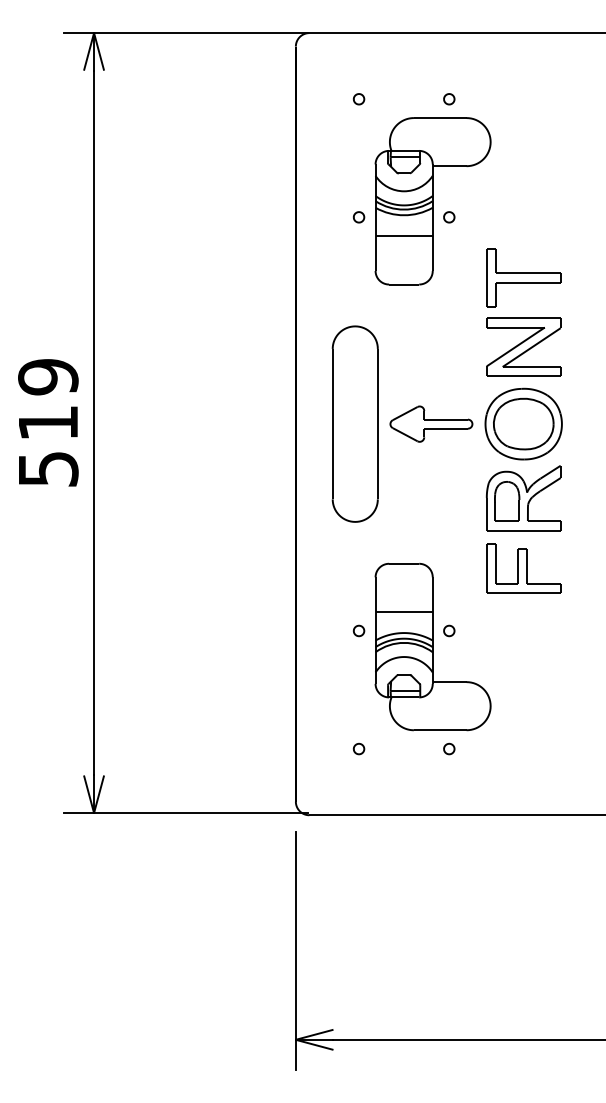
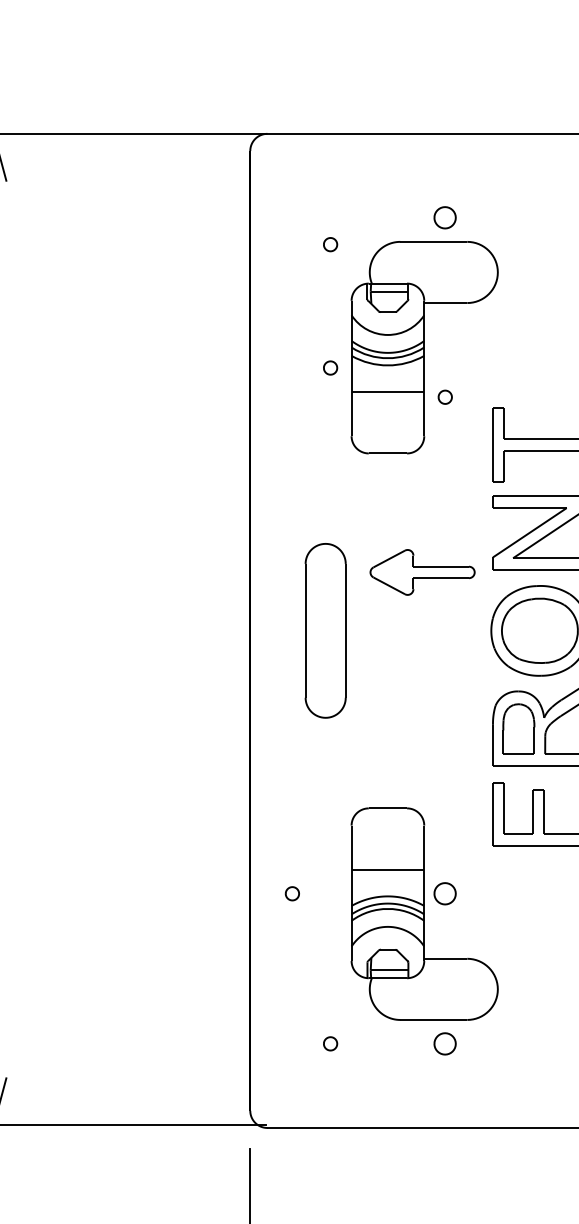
part: (358, 99) -> (329, 244), moved
part: (449, 99) -> (445, 218), size x1.6
part: (449, 217) -> (445, 397), moved
part: (354, 423) -> (324, 630), size x0.7
part: (431, 423) -> (422, 571), moved
part: (359, 630) -> (293, 893), moved
part: (449, 630) -> (445, 893), size x1.6
part: (449, 748) -> (445, 1043), size x1.6

